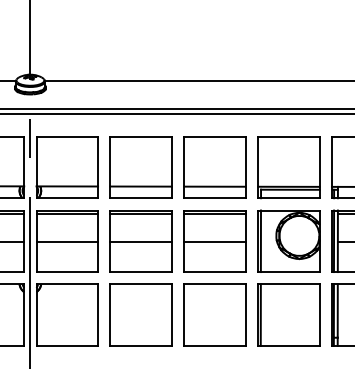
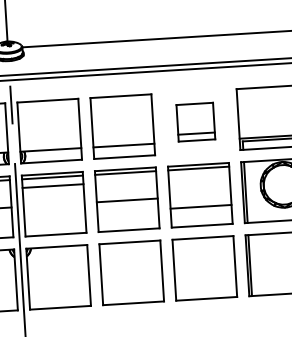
part: (214, 167) -> (195, 122), size x0.6
line: (67, 241) -> (53, 185), moved
line: (214, 241) -> (200, 206), moved

